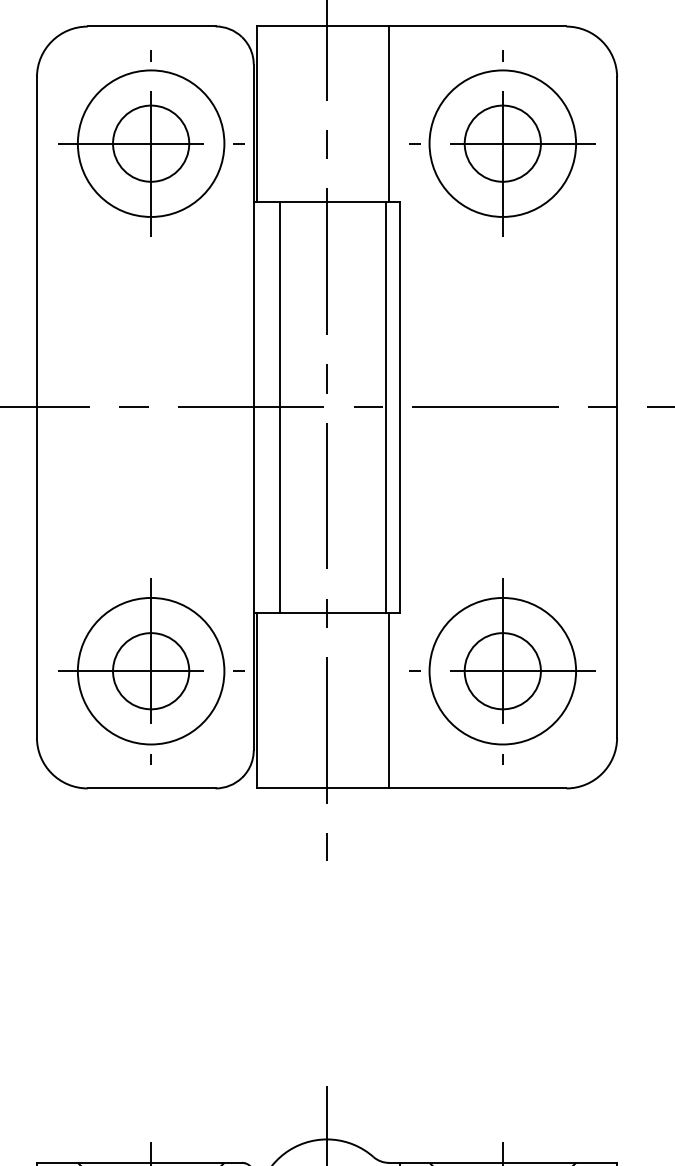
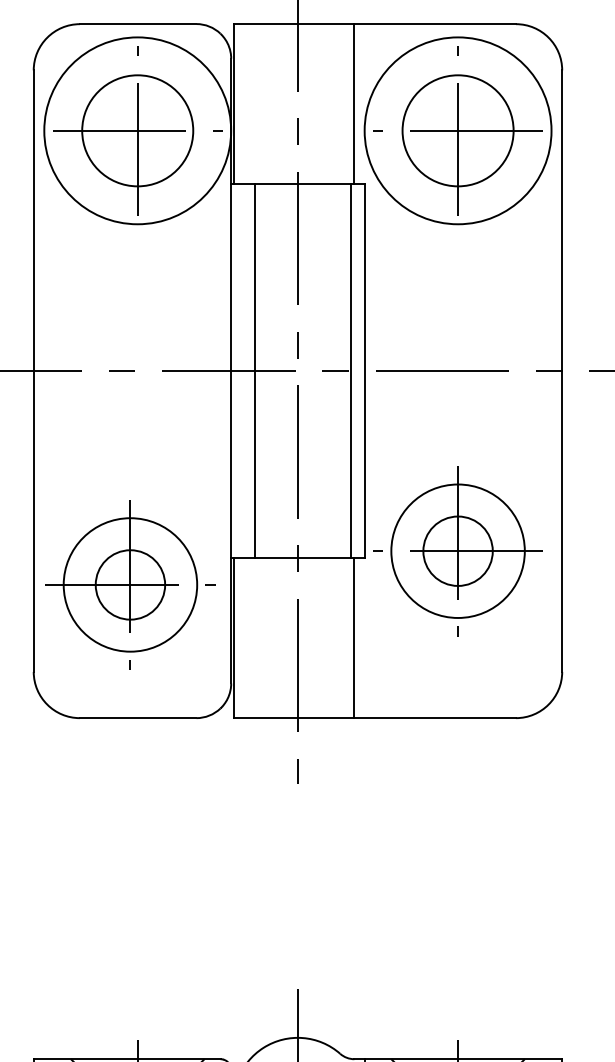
circle: (150, 143) -> (137, 130), size x1.4
circle: (151, 143) -> (138, 130), size x1.6
circle: (502, 143) -> (457, 130), size x1.4
circle: (502, 143) -> (457, 130), size x1.6
part: (151, 671) -> (130, 585), moved
part: (502, 671) -> (457, 551), moved

